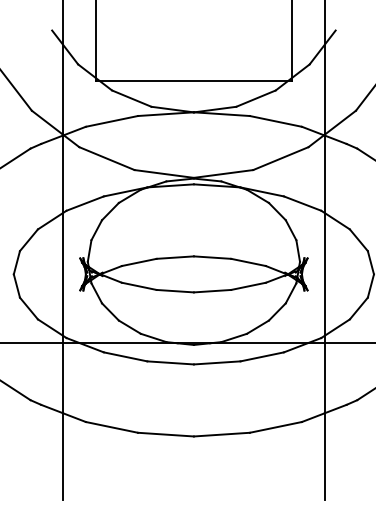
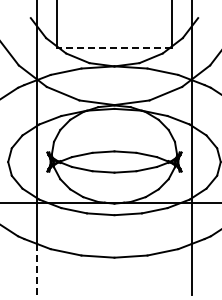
line: (193, 80) -> (114, 47), solid -> dashed
line: (63, 454) -> (37, 268), solid -> dashed

